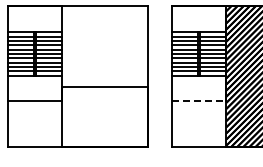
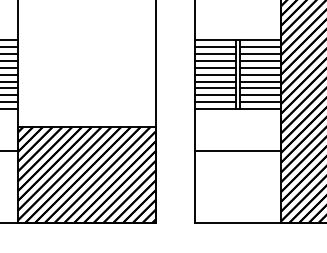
line: (199, 101) -> (238, 150), dashed -> solid
hatch: (104, 116) -> (86, 174), added

